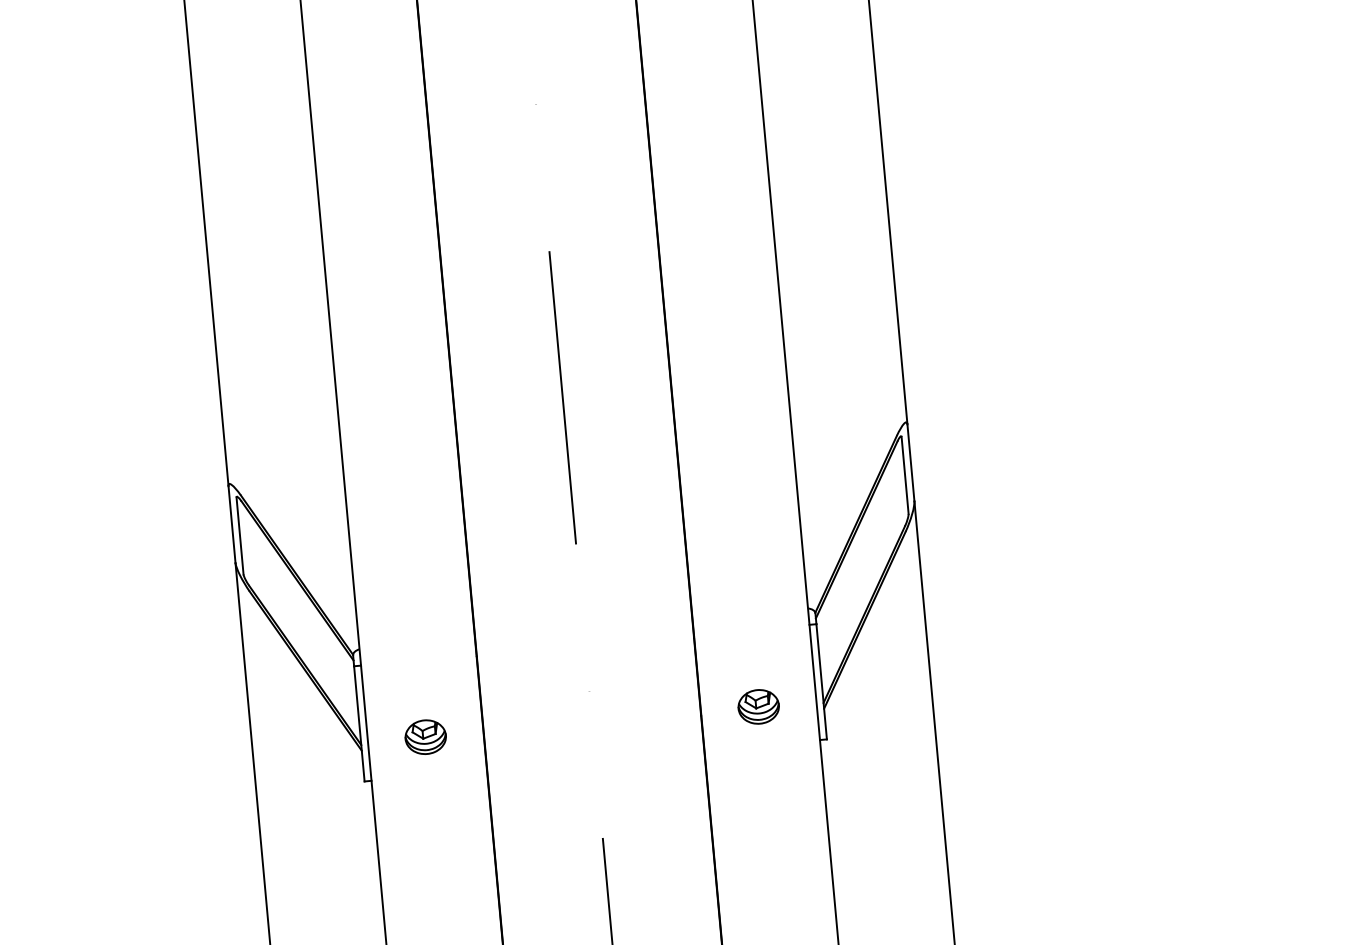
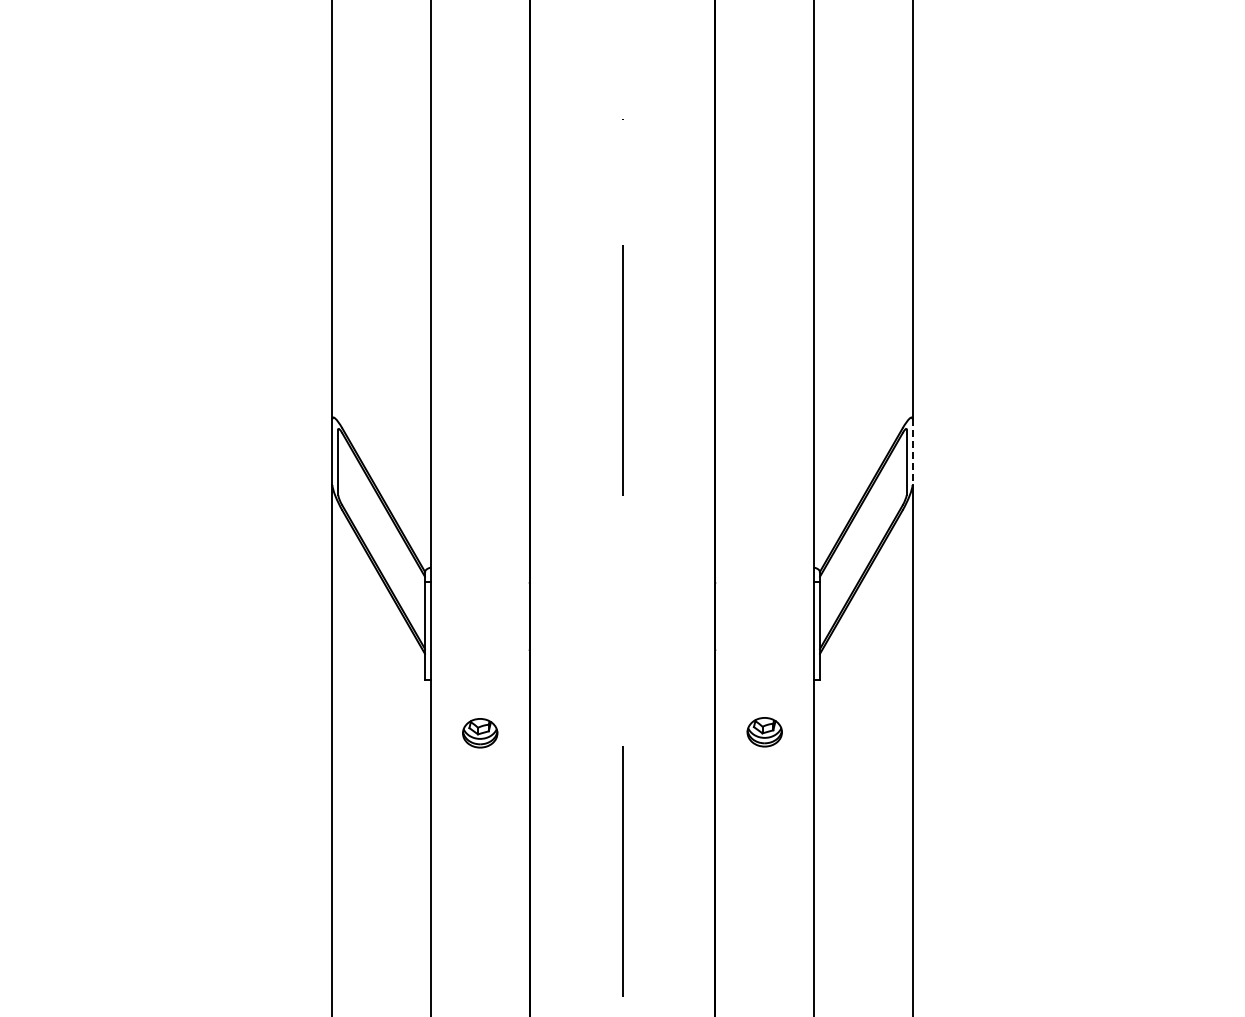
line: (910, 463) -> (912, 452), solid -> dashed
part: (758, 707) -> (764, 732), moved
part: (426, 737) -> (480, 733), moved

